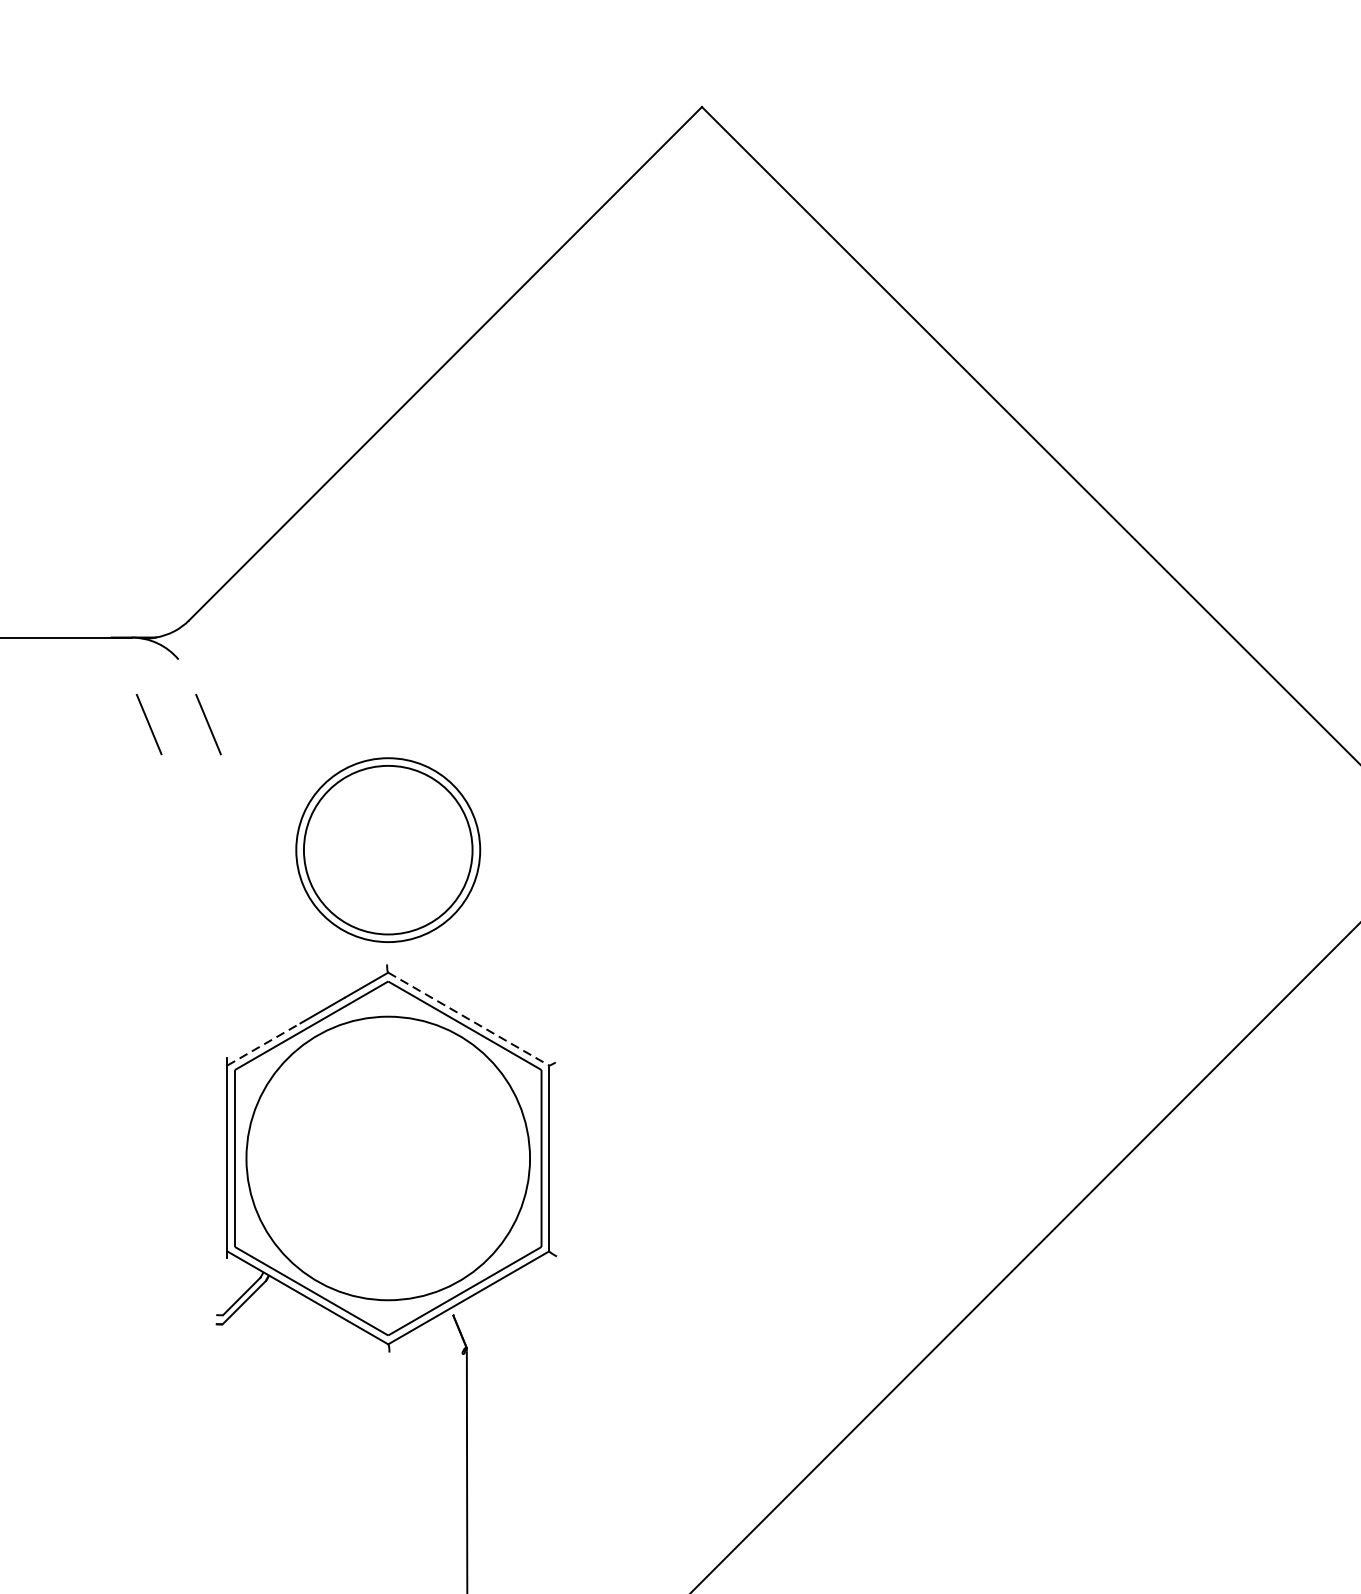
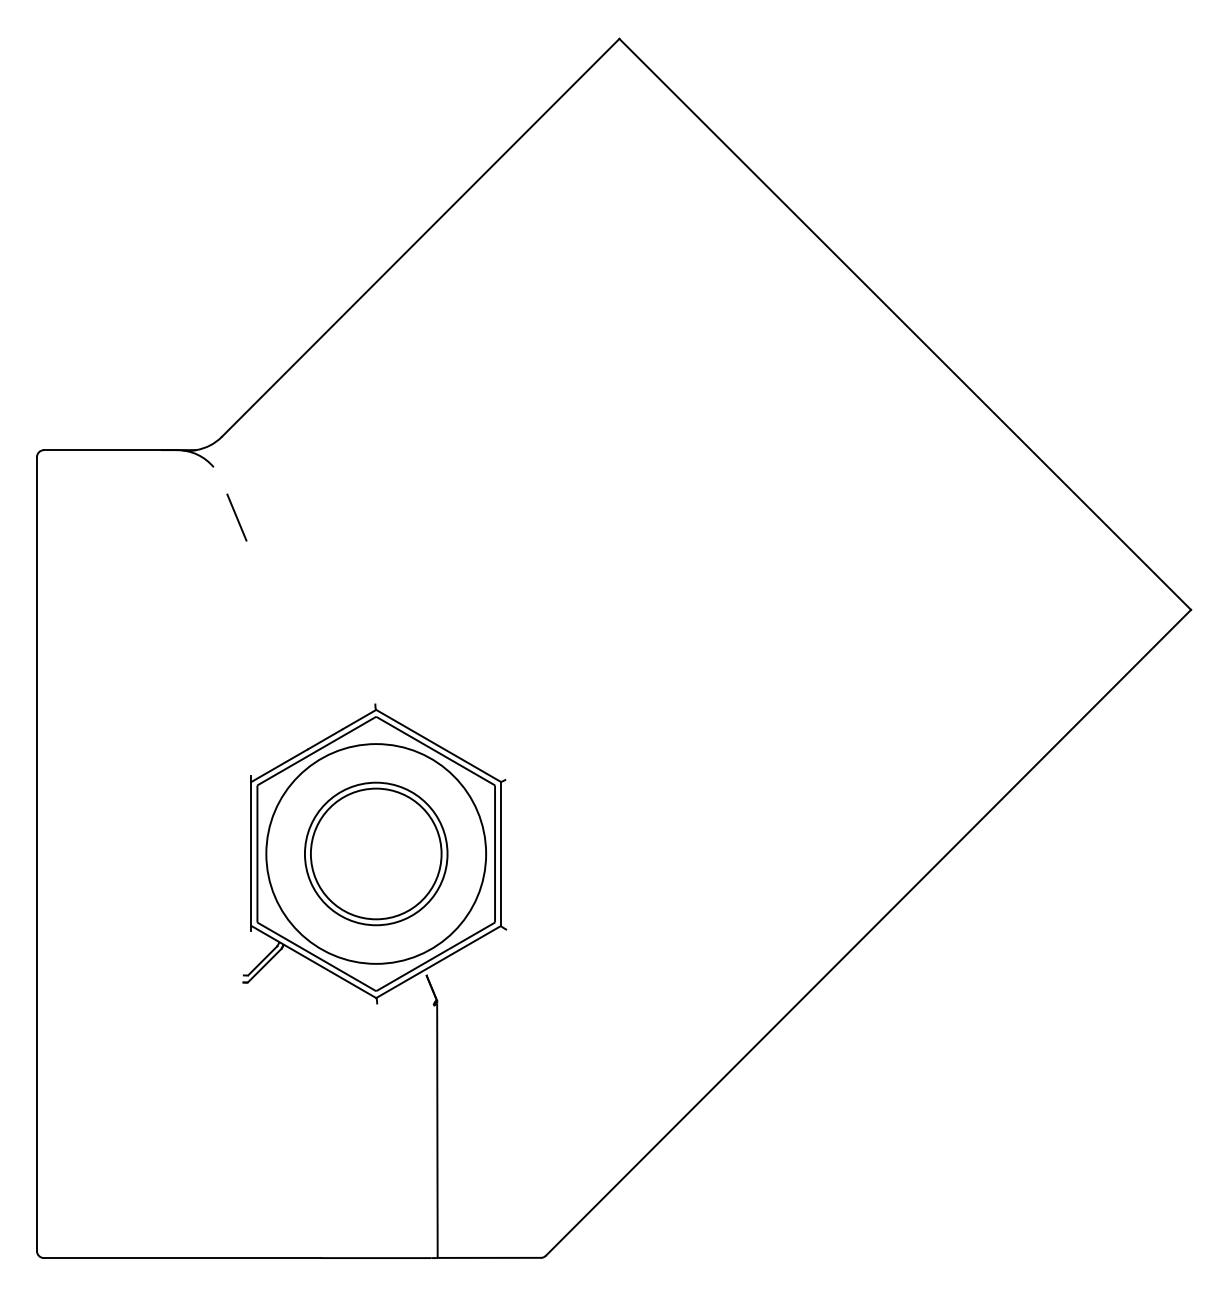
line: (148, 724) -> (190, 517), removed
part: (388, 849) -> (376, 853), moved
line: (469, 1019) -> (439, 746), dashed -> solid
line: (263, 1044) -> (279, 765), dashed -> solid

